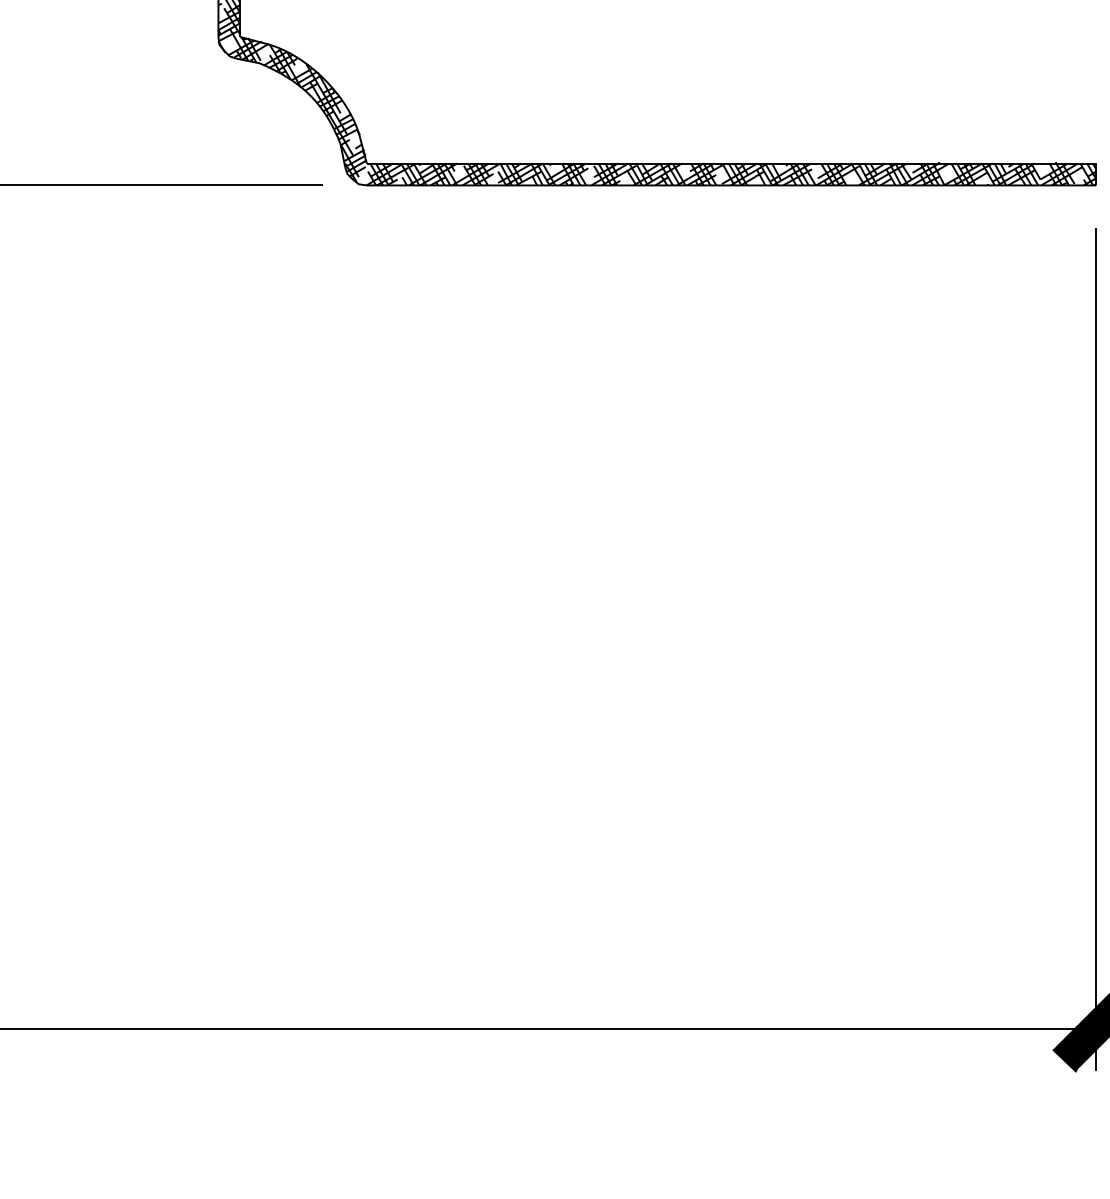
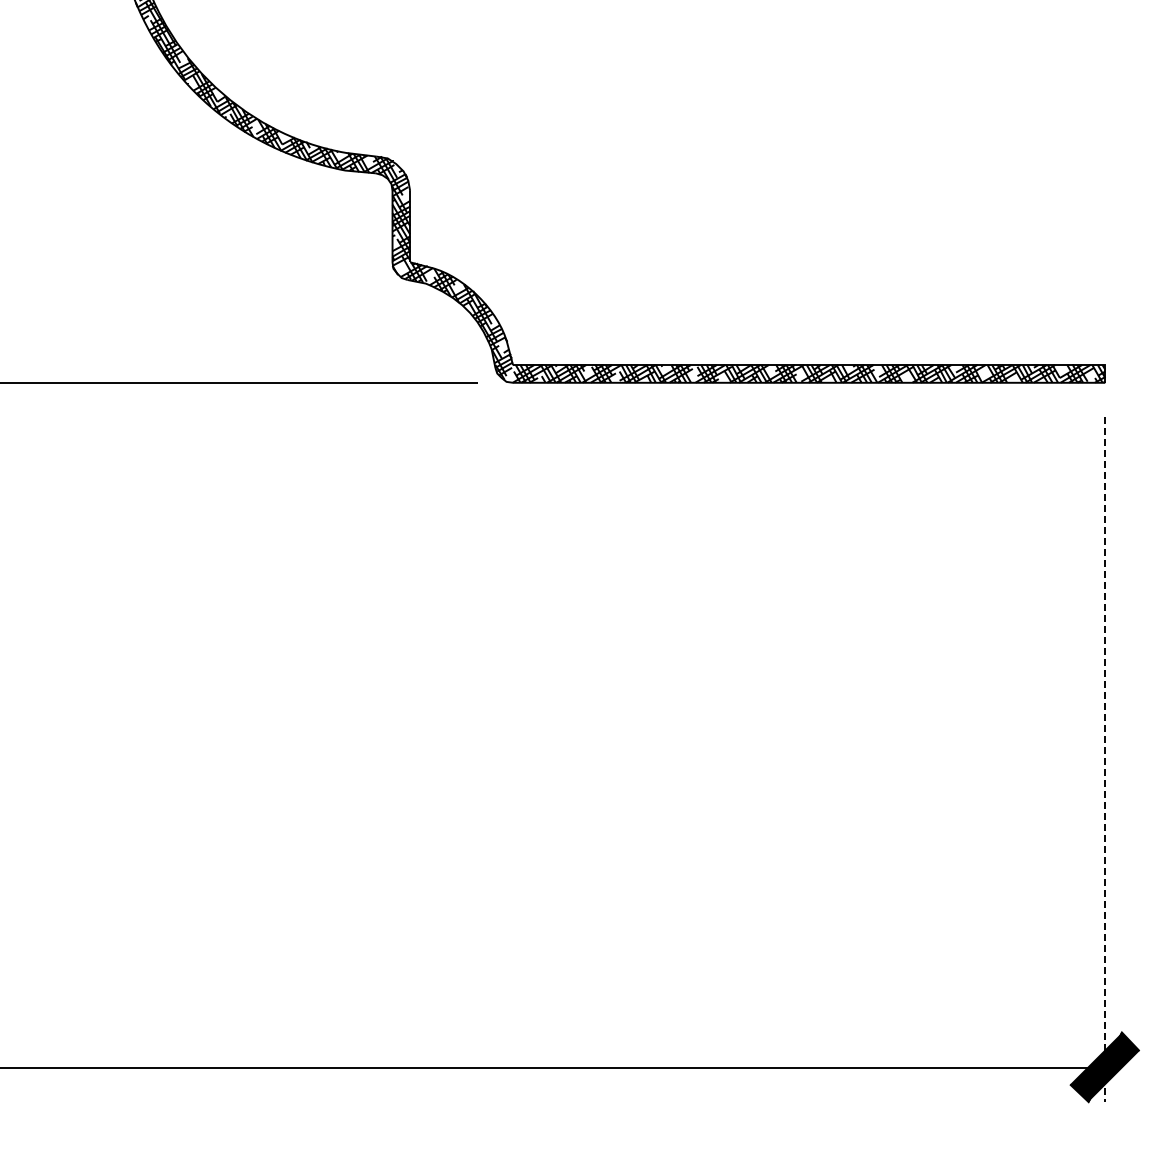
line: (1096, 650) -> (1105, 760), solid -> dashed

